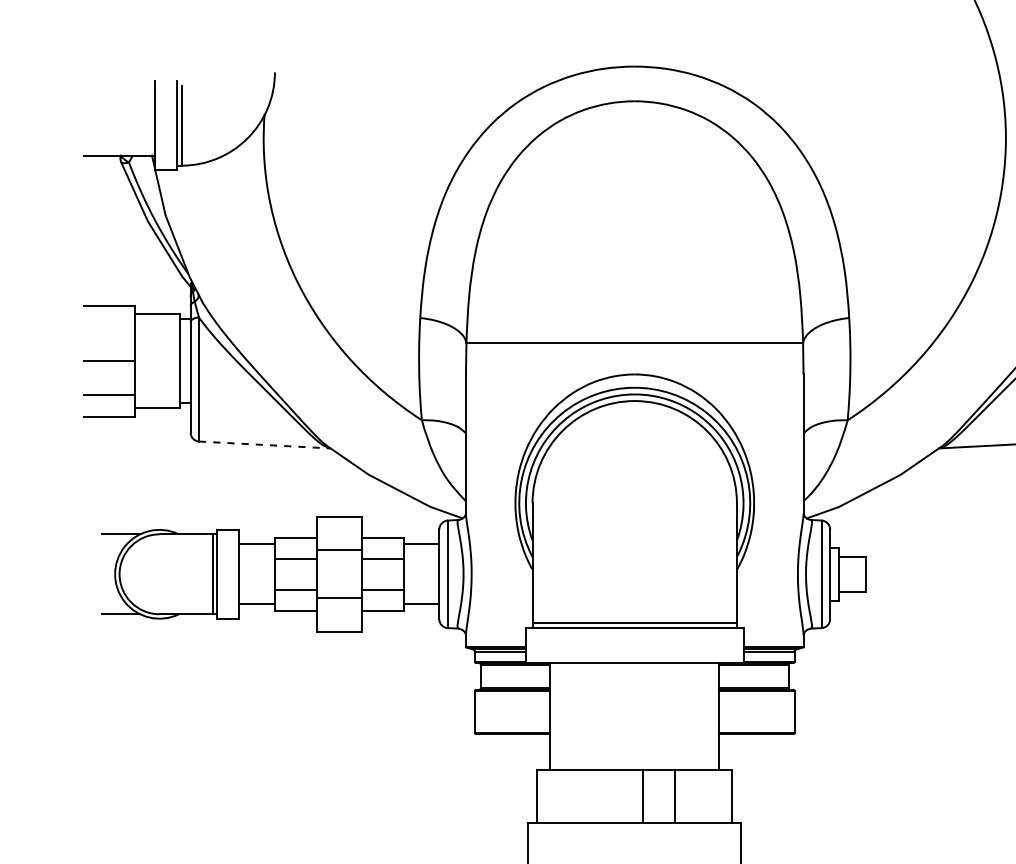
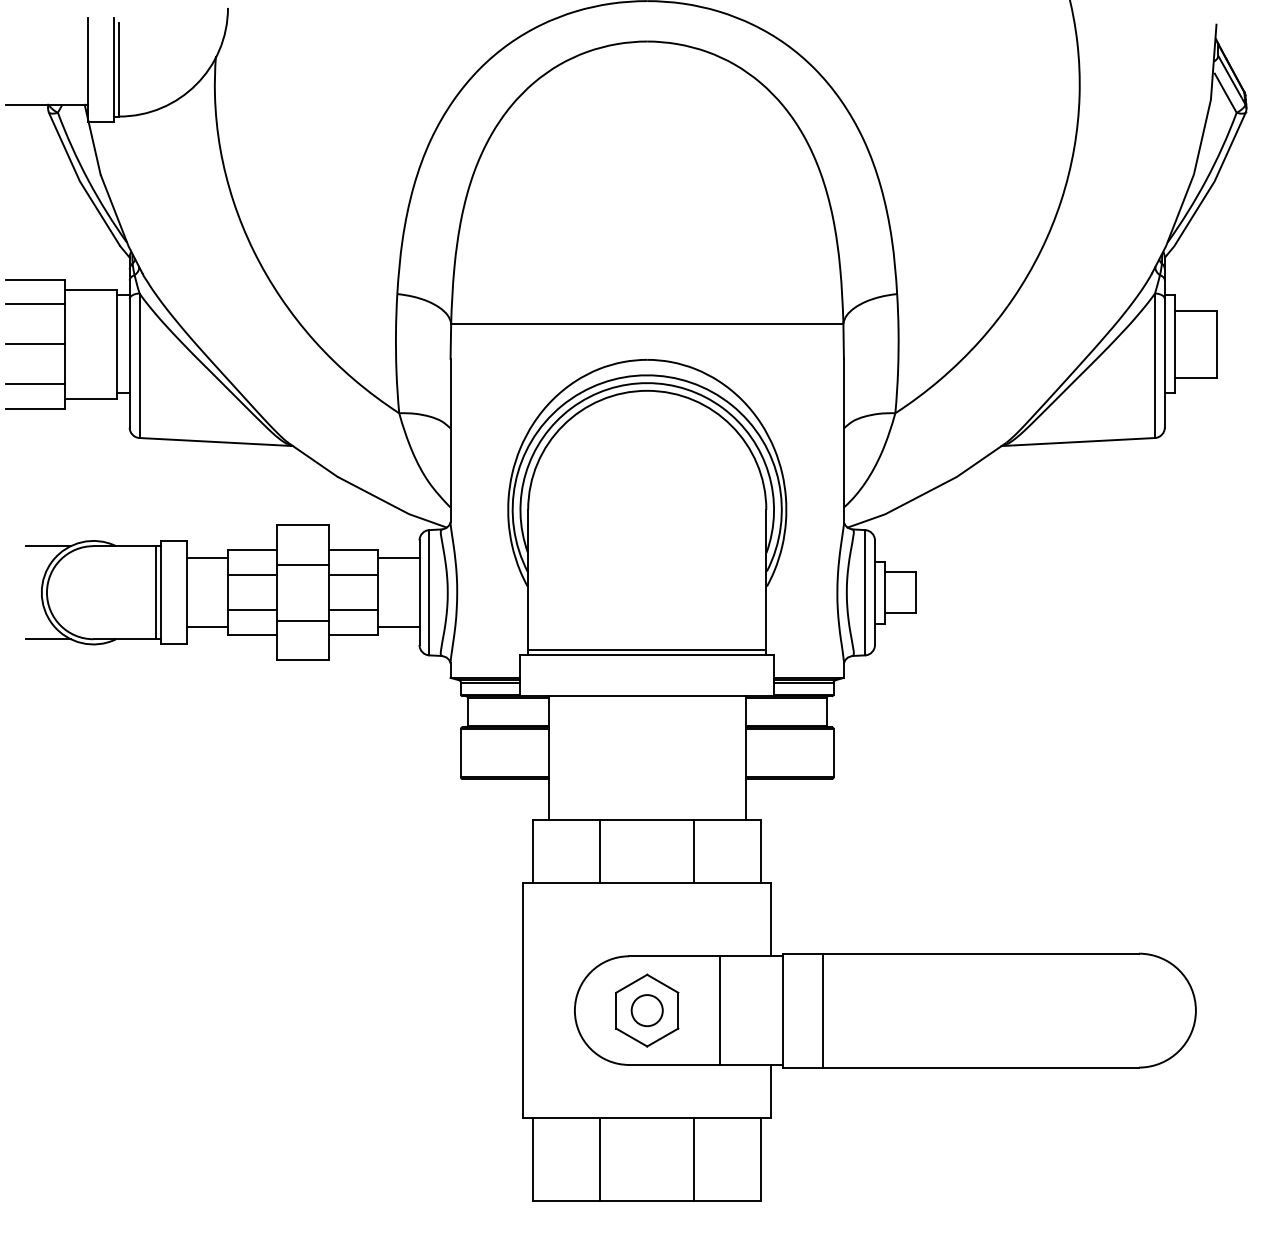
line: (109, 326) -> (35, 304), added
line: (265, 445) -> (216, 442), dashed -> solid
line: (643, 796) -> (600, 851), moved

